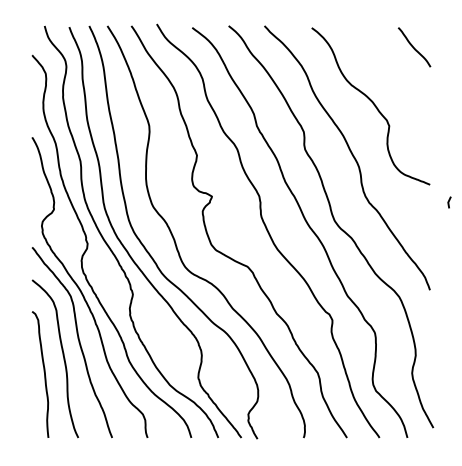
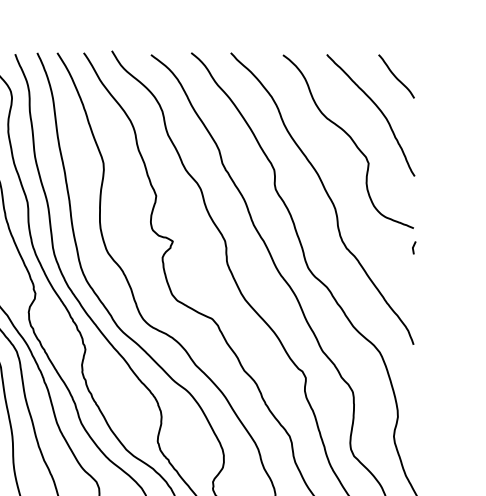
curve: (397, 76) -> (377, 108), added
line: (449, 202) -> (414, 247), moved

